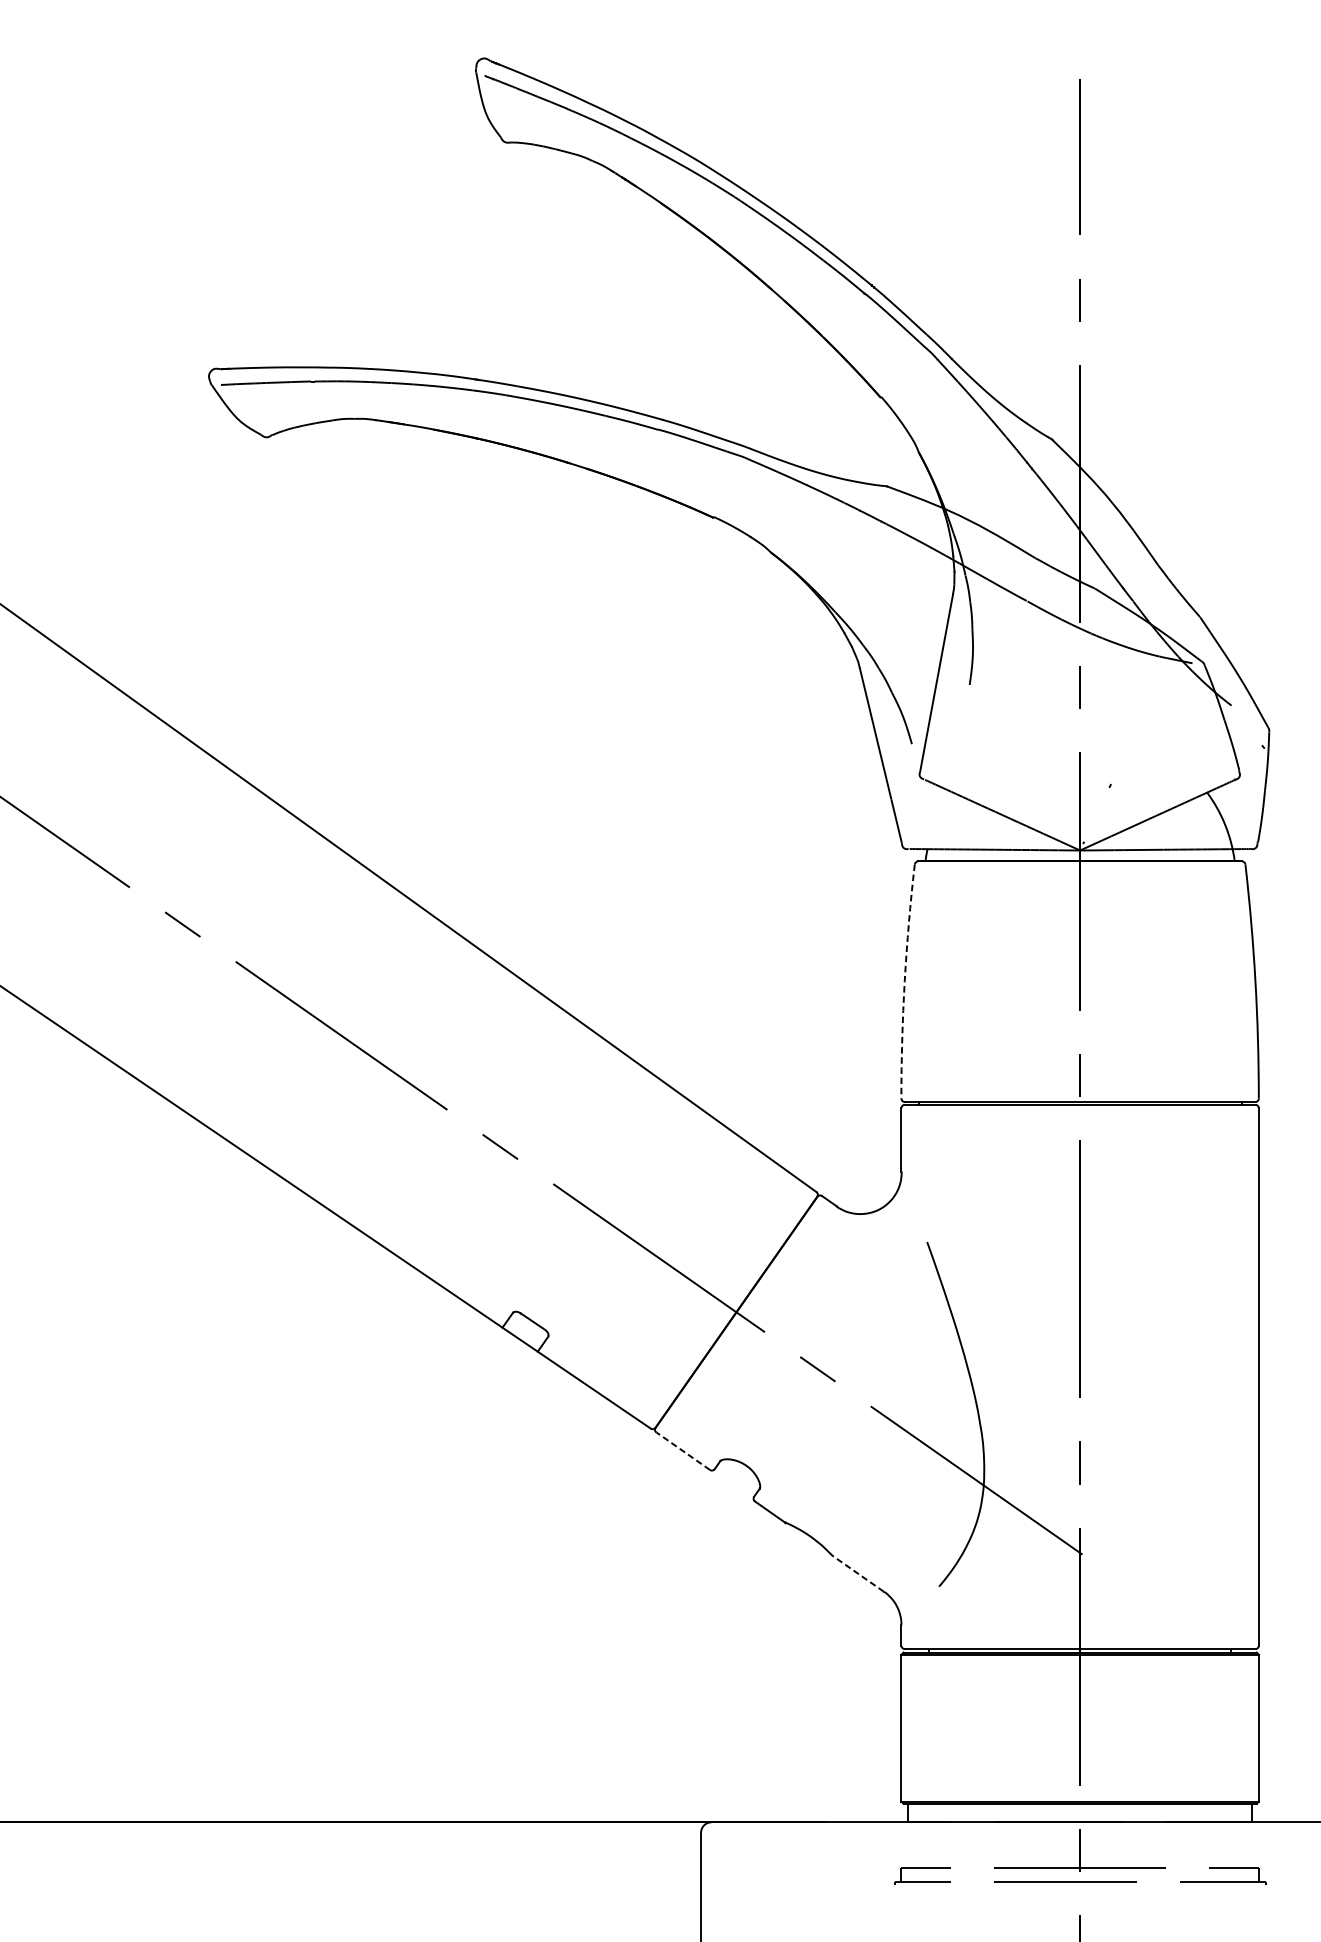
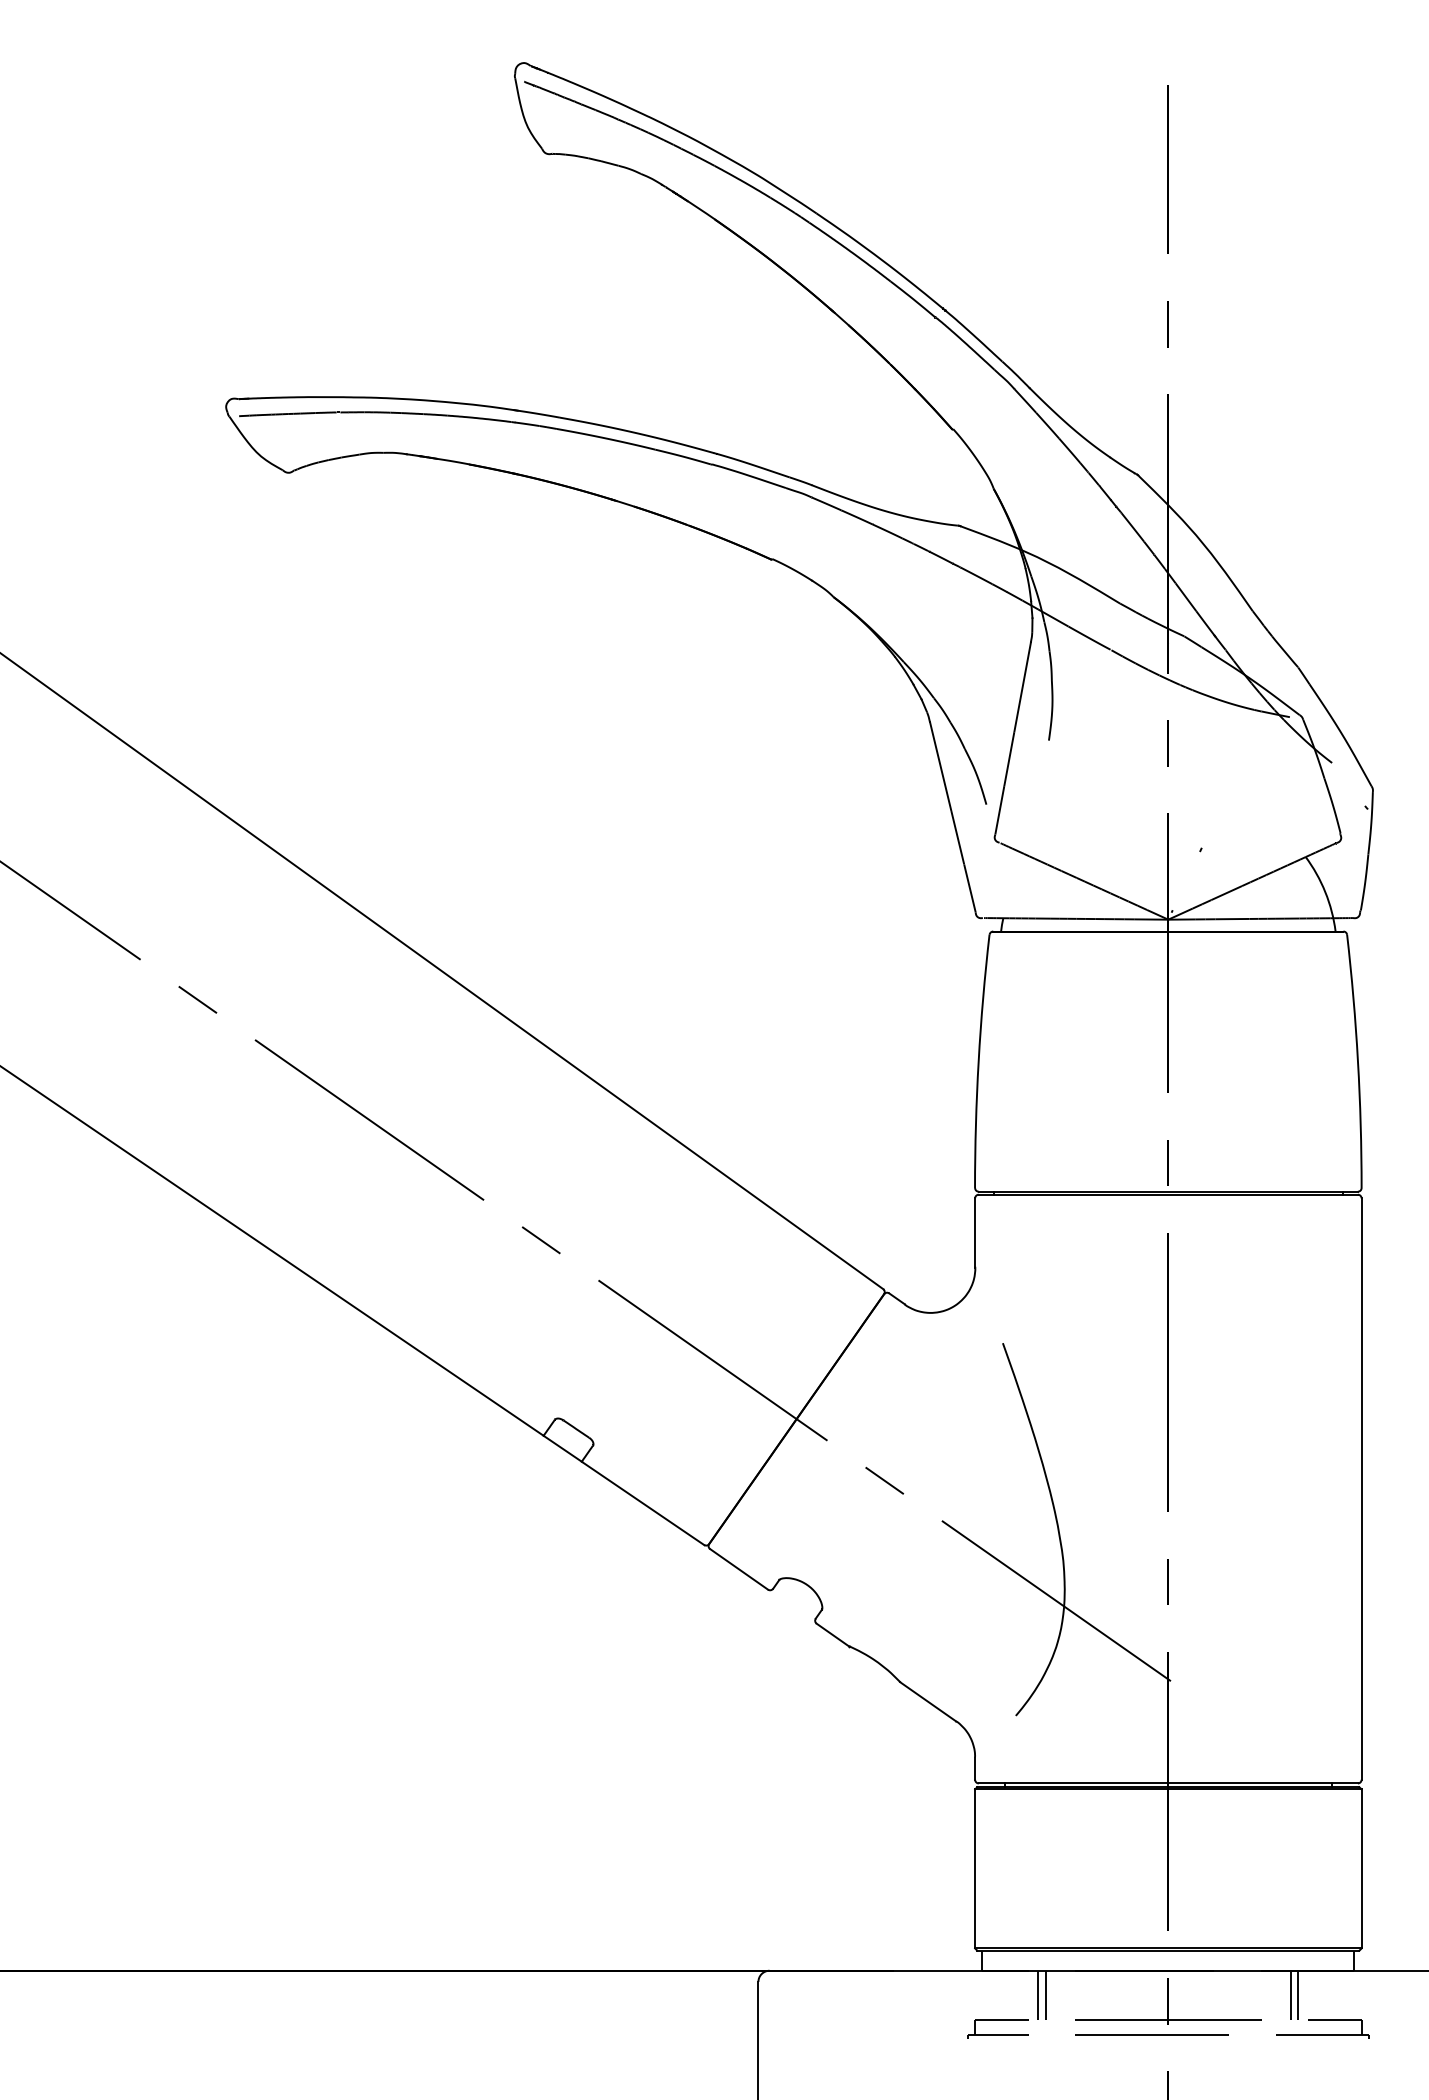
arc: (904, 981) -> (978, 1061), dashed -> solid
line: (682, 1451) -> (738, 1569), dashed -> solid
line: (857, 1573) -> (927, 1701), dashed -> solid
line: (960, 1845) -> (1038, 1995), added
line: (966, 1845) -> (1045, 1995), added
line: (1193, 1845) -> (1290, 1995), added
line: (1200, 1845) -> (1298, 1995), added

